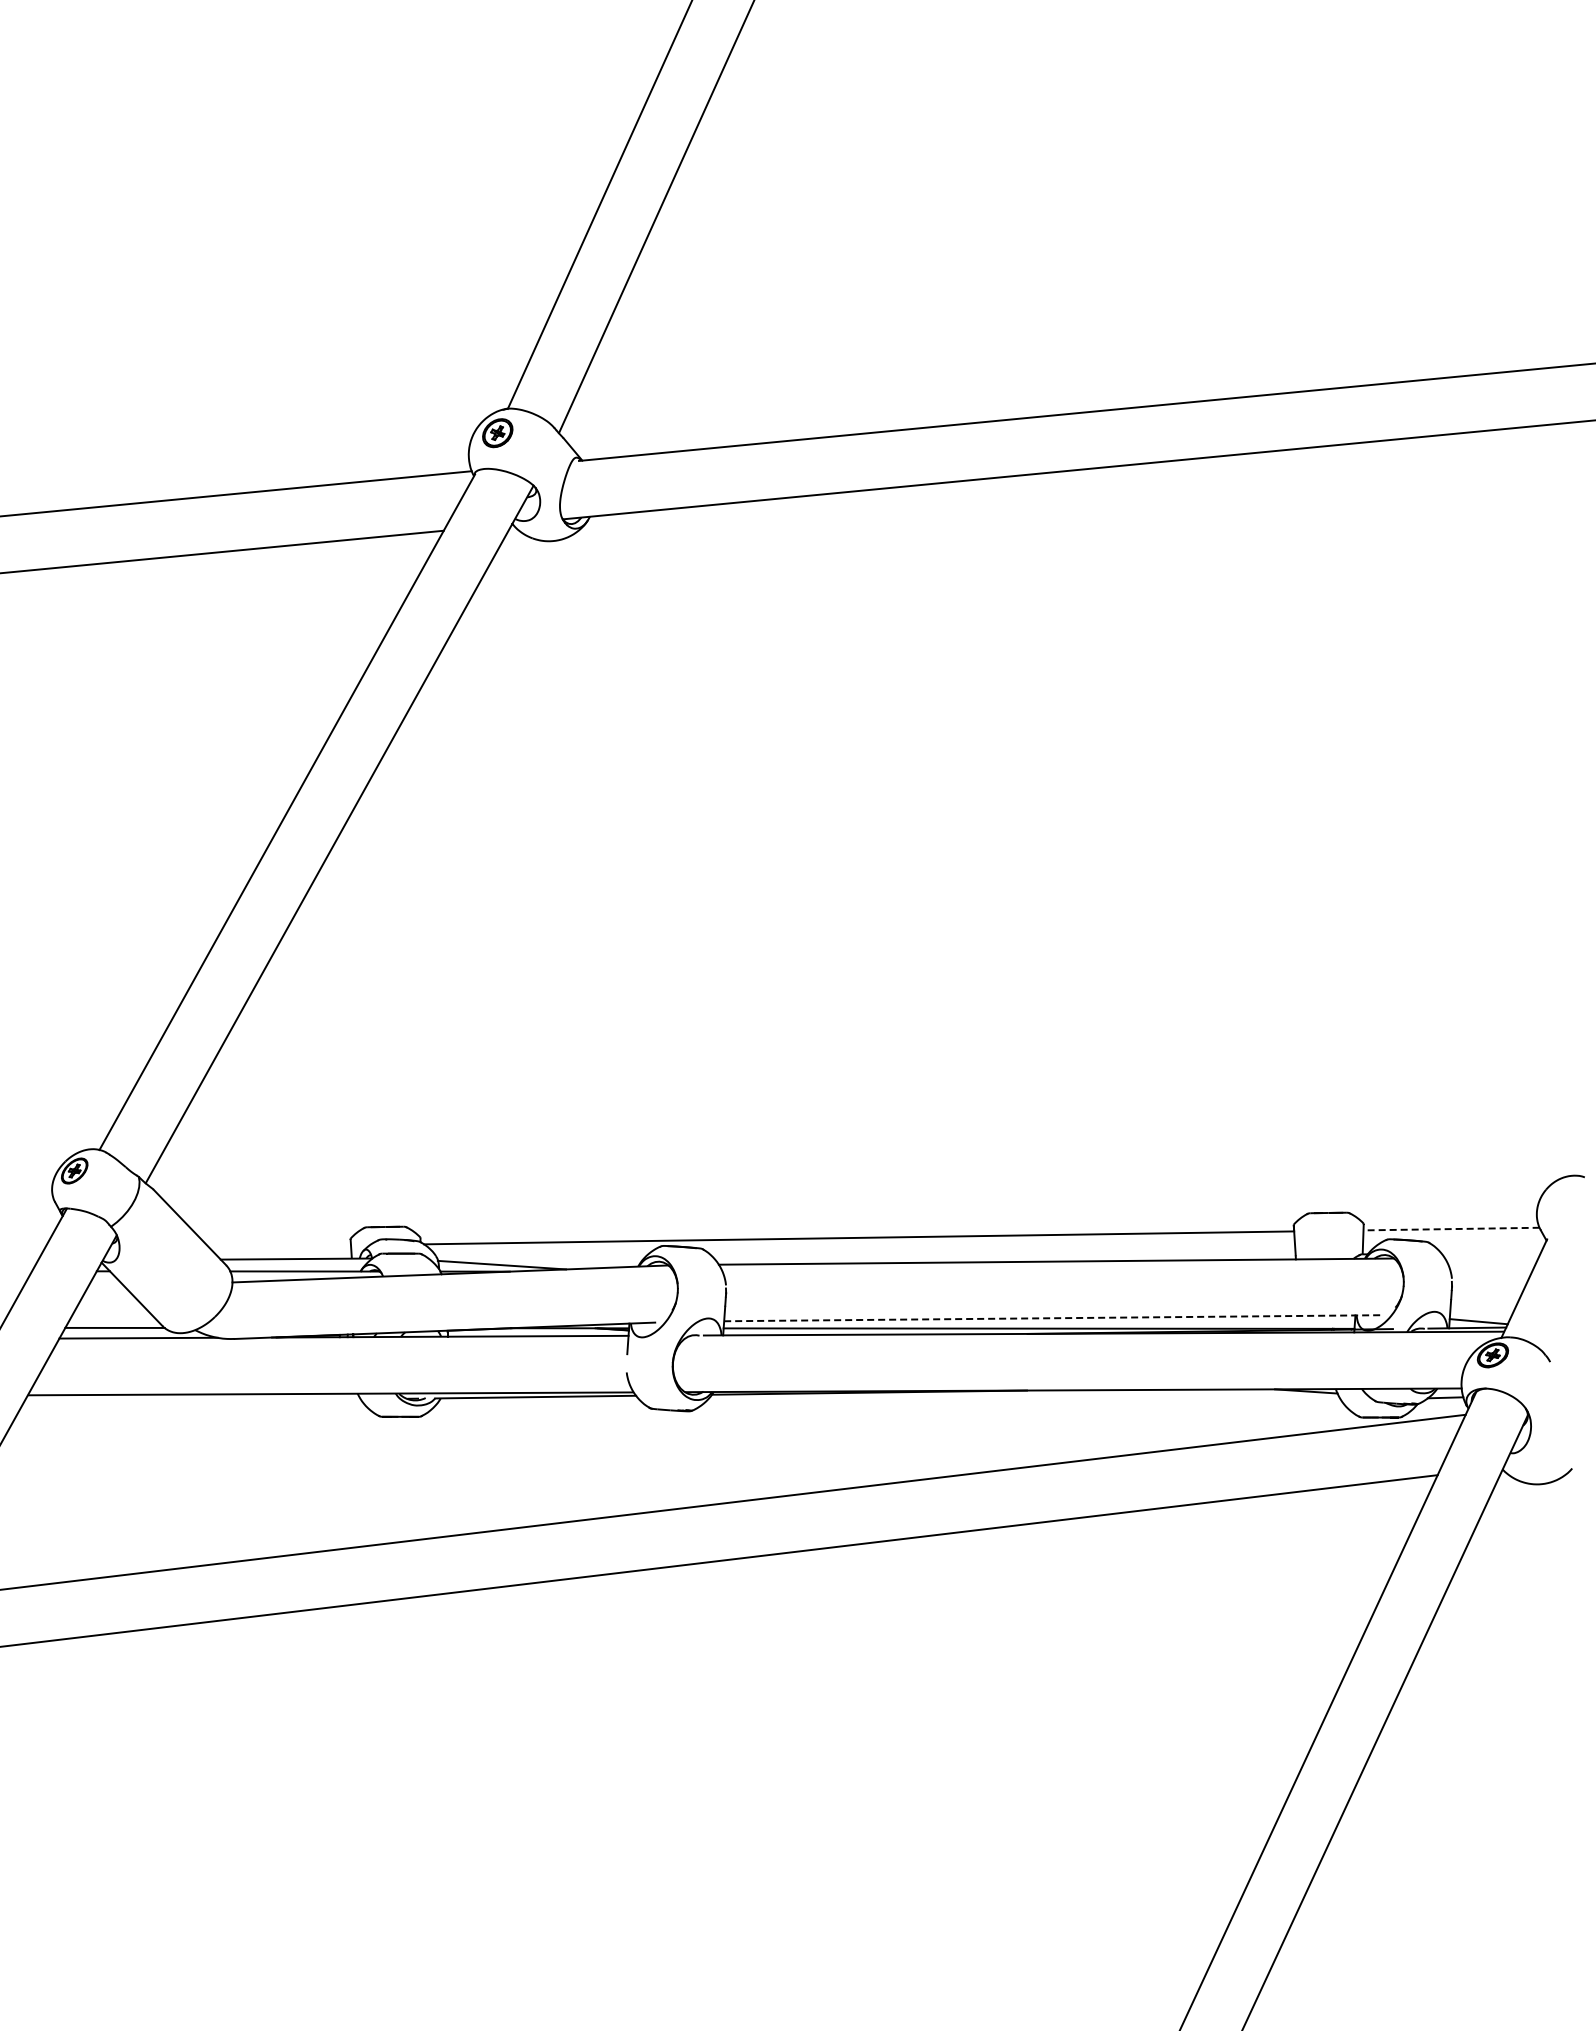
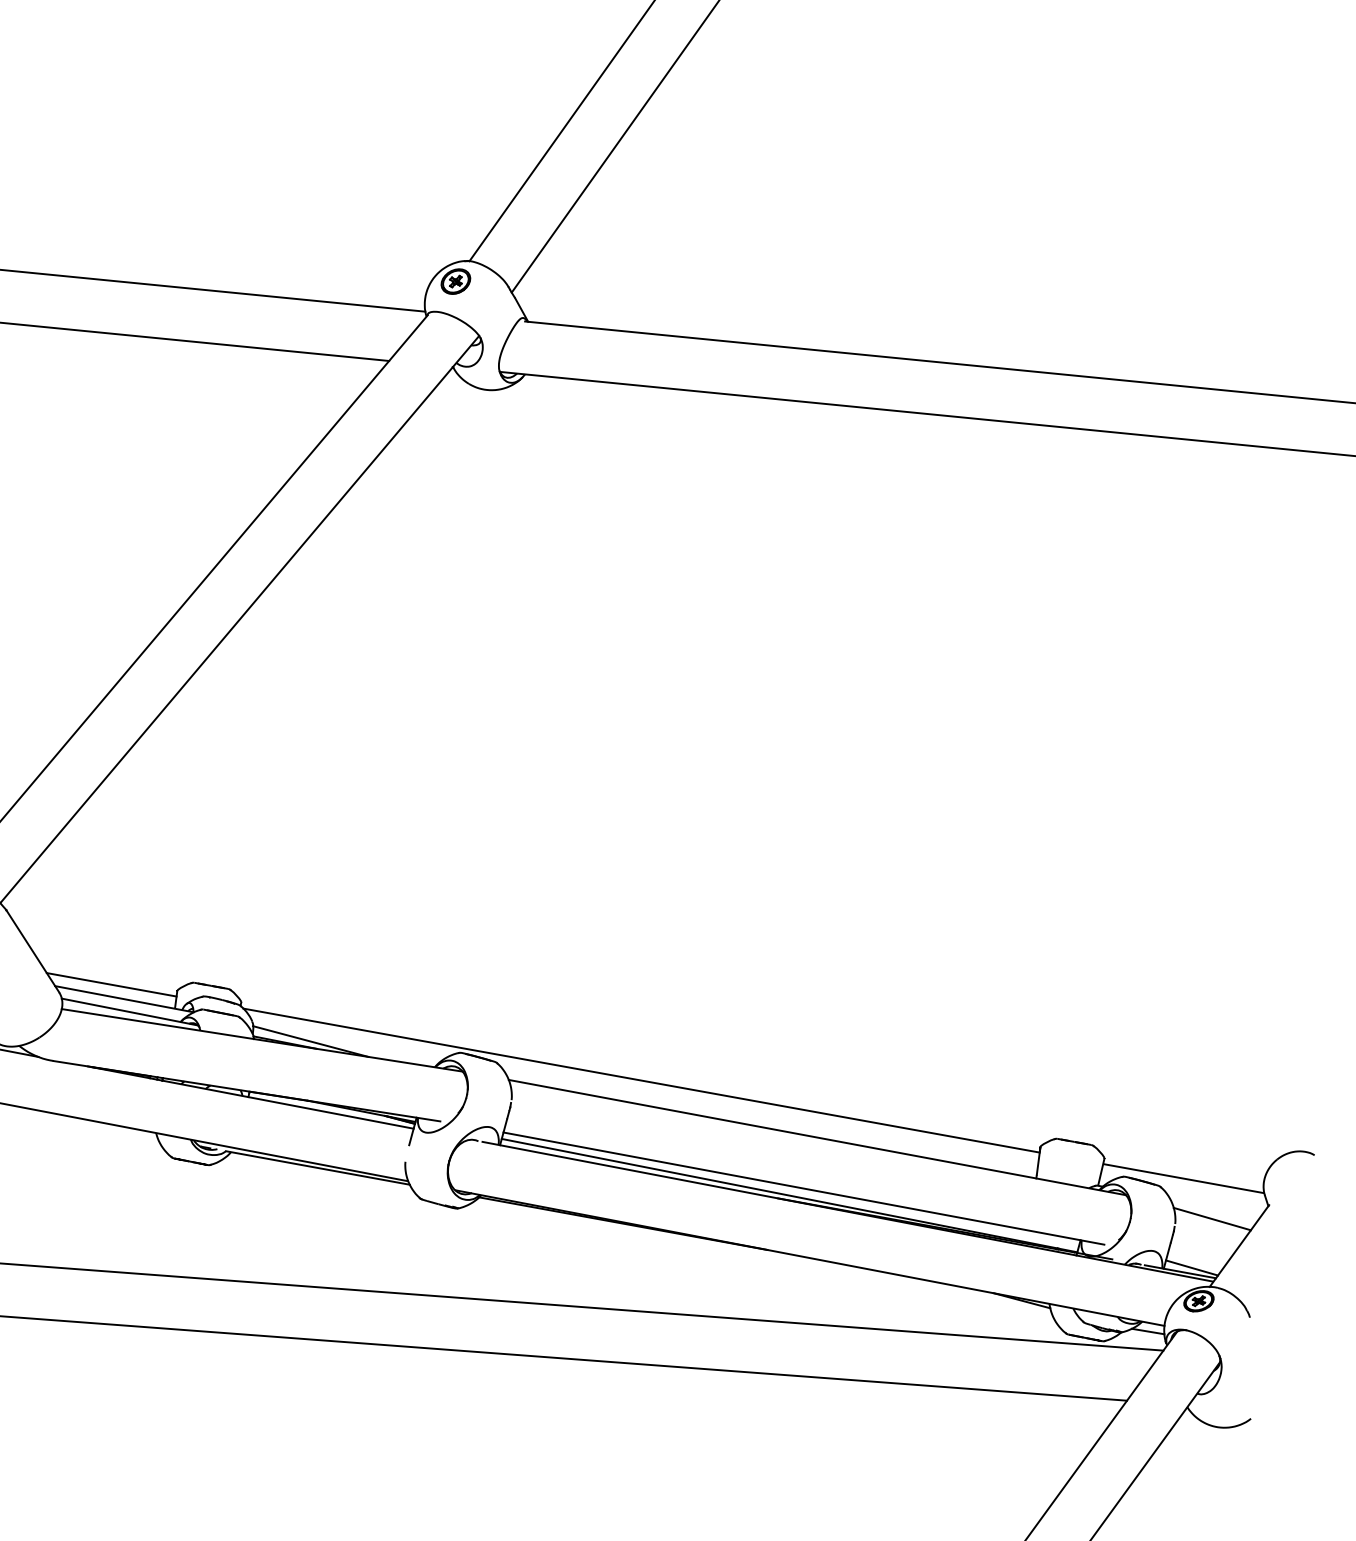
line: (1451, 1229) -> (1183, 1178), dashed -> solid
line: (280, 1246) -> (112, 984), added
line: (1490, 1265) -> (1212, 1218), added
line: (1052, 1318) -> (803, 1188), dashed -> solid

